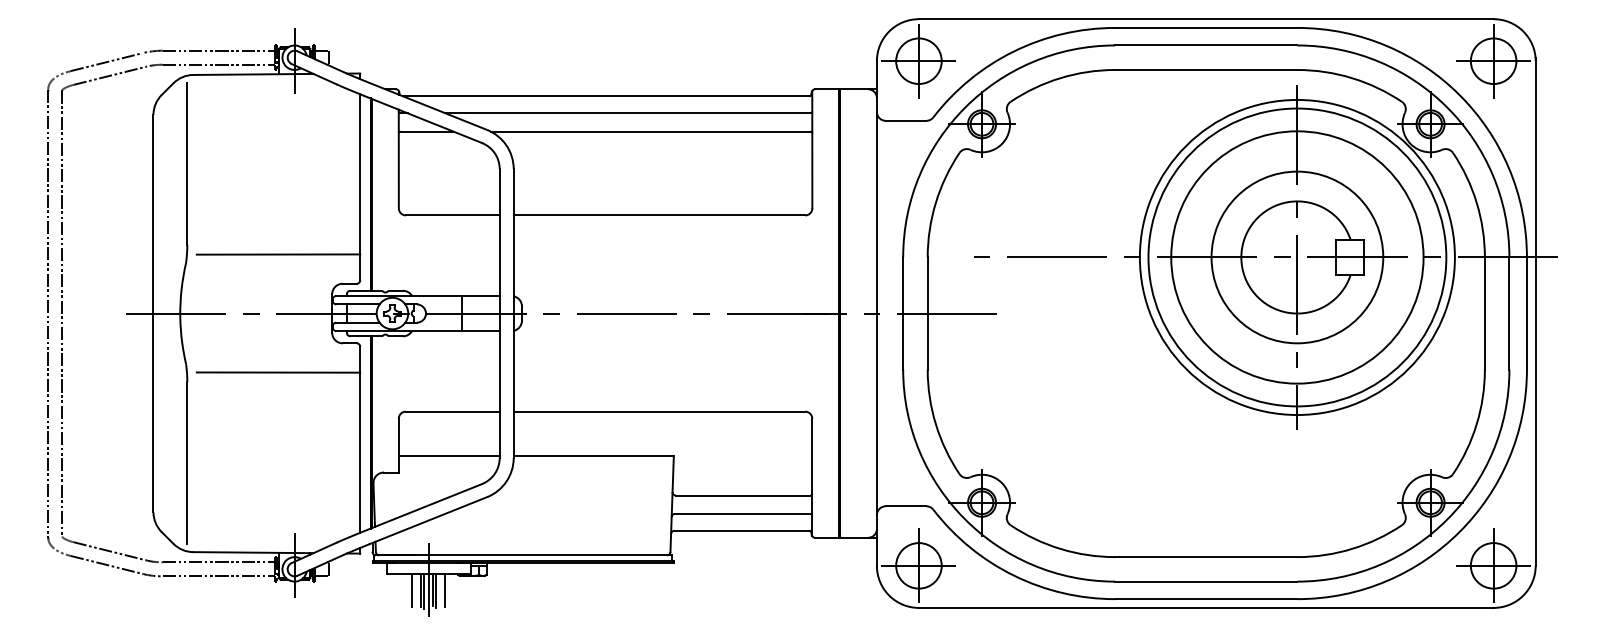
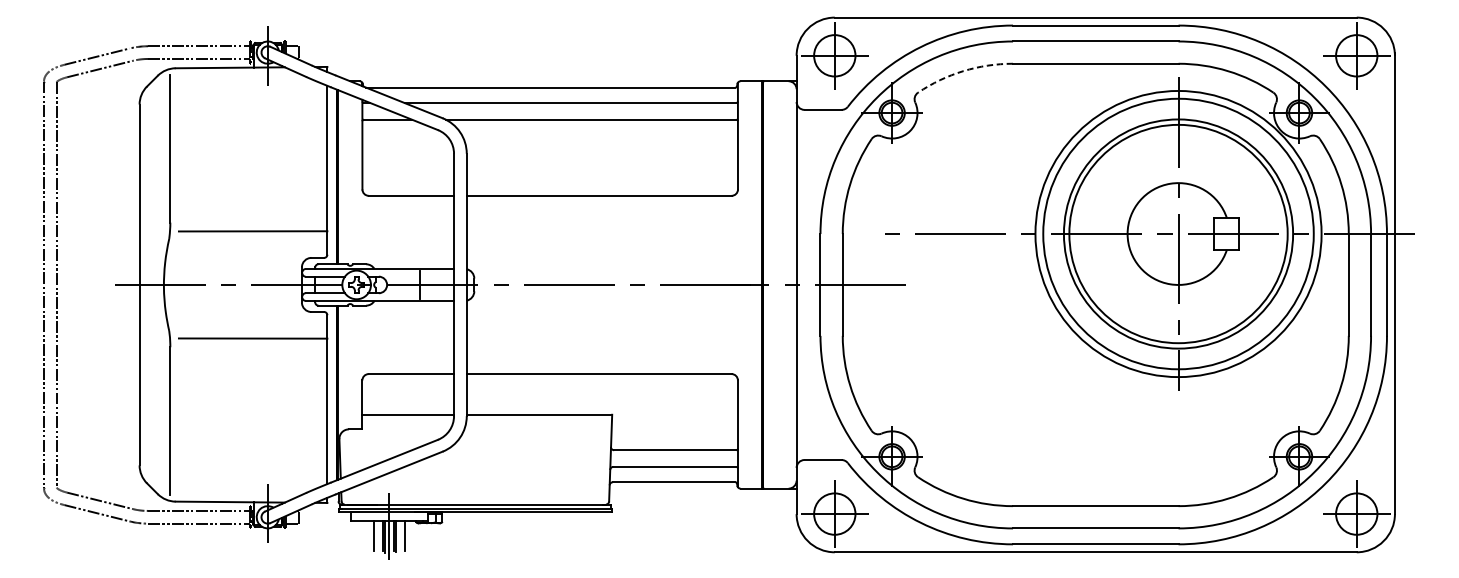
arc: (1060, 78) -> (963, 71), solid -> dashed
circle: (1297, 257) -> (1178, 234), size x1.4

